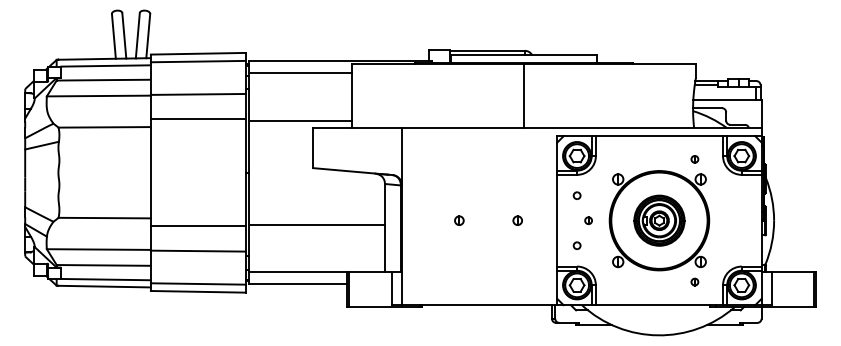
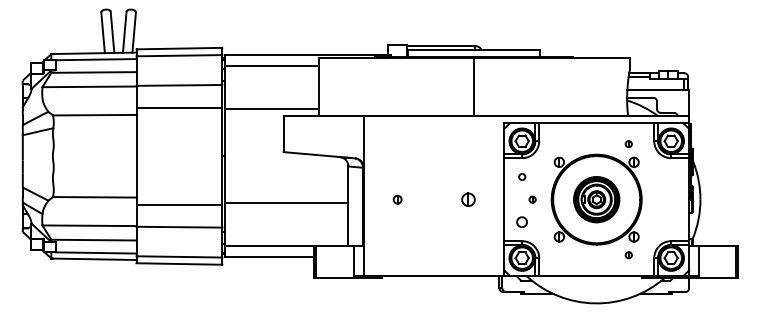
part: (459, 220) -> (397, 199), moved
part: (517, 220) -> (468, 199), size x1.6
part: (577, 245) -> (522, 222), size x1.6

